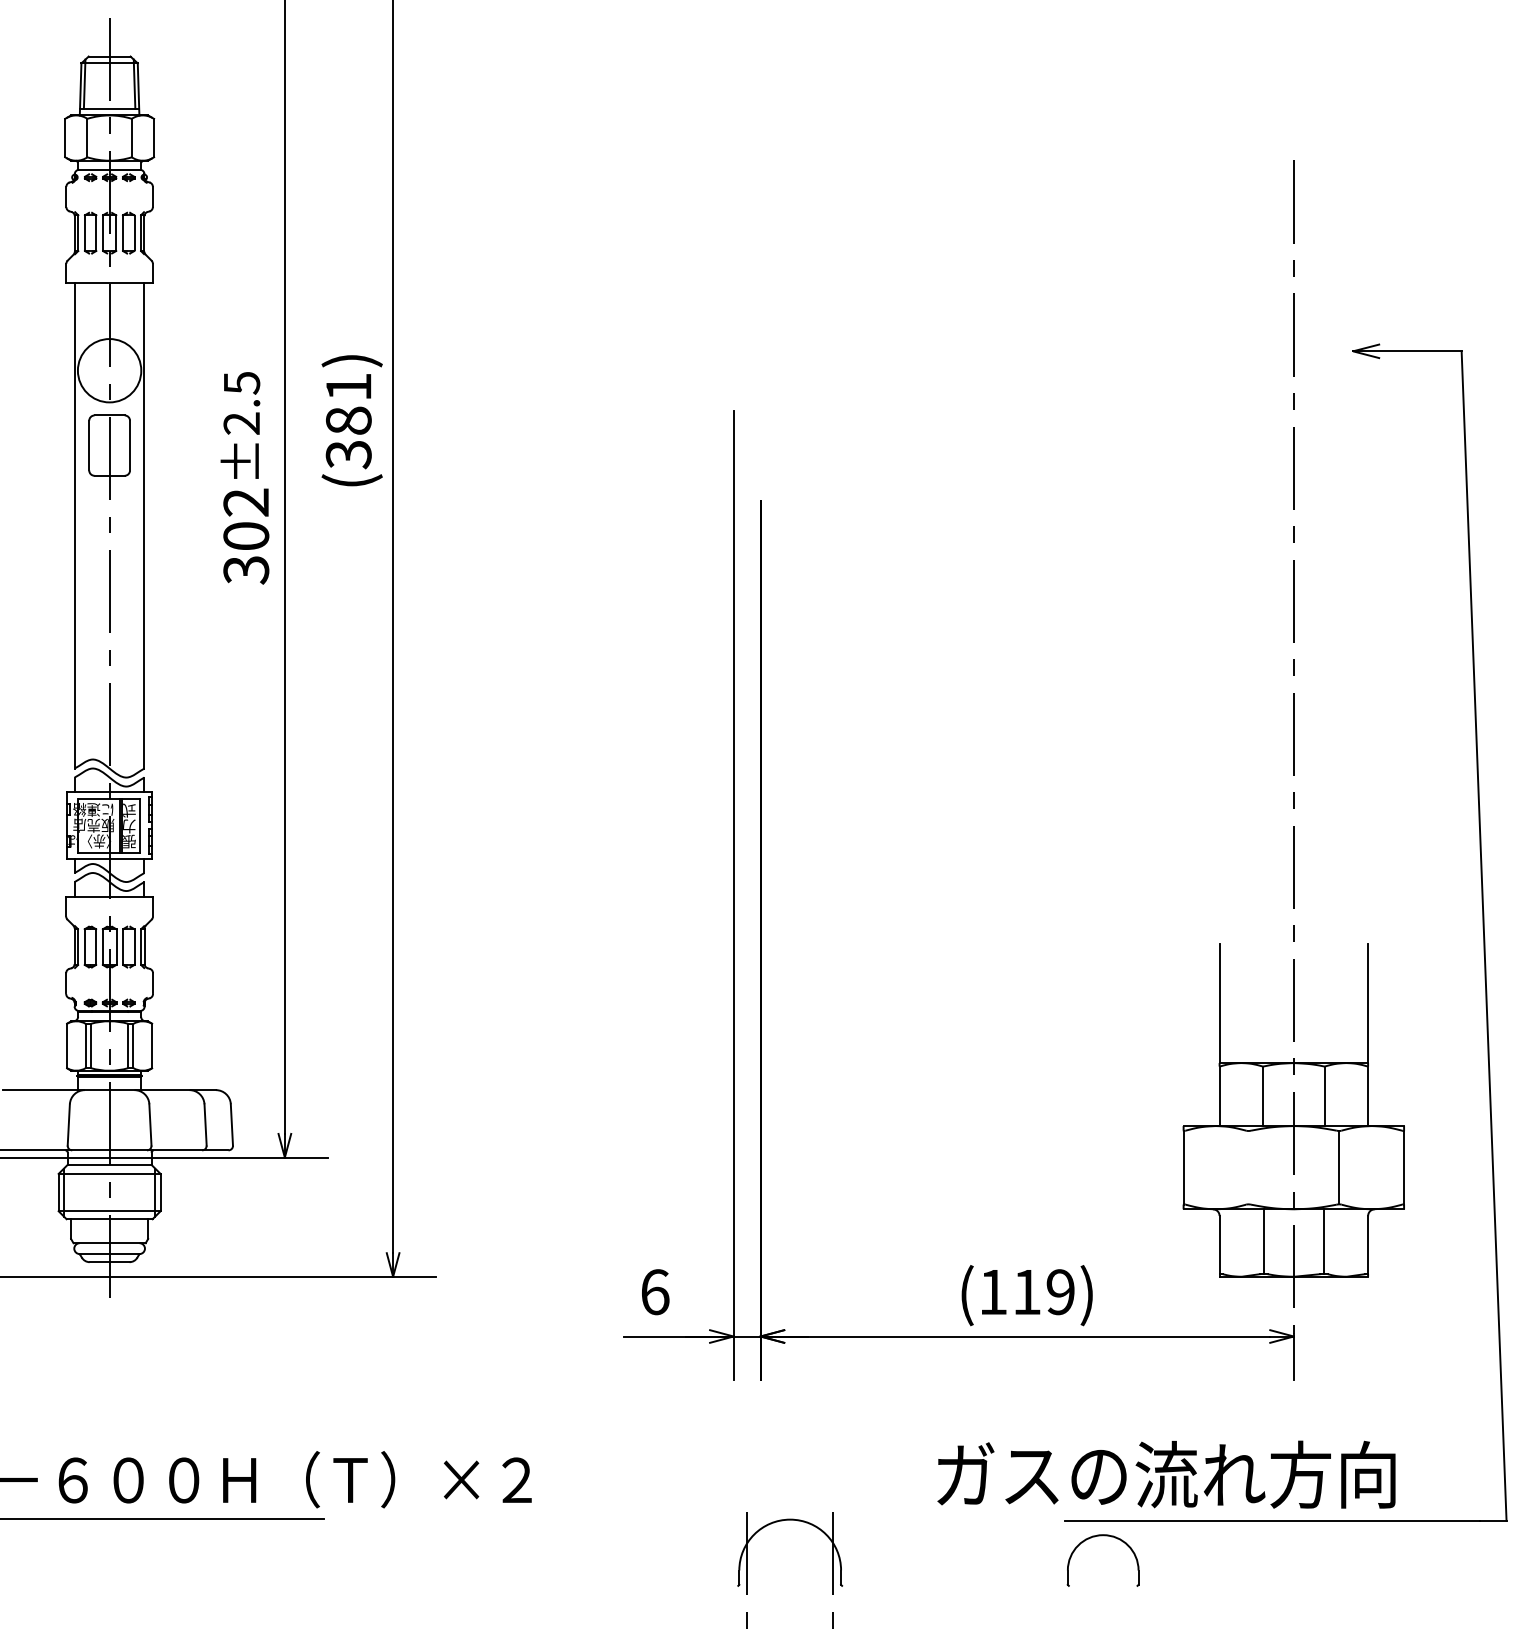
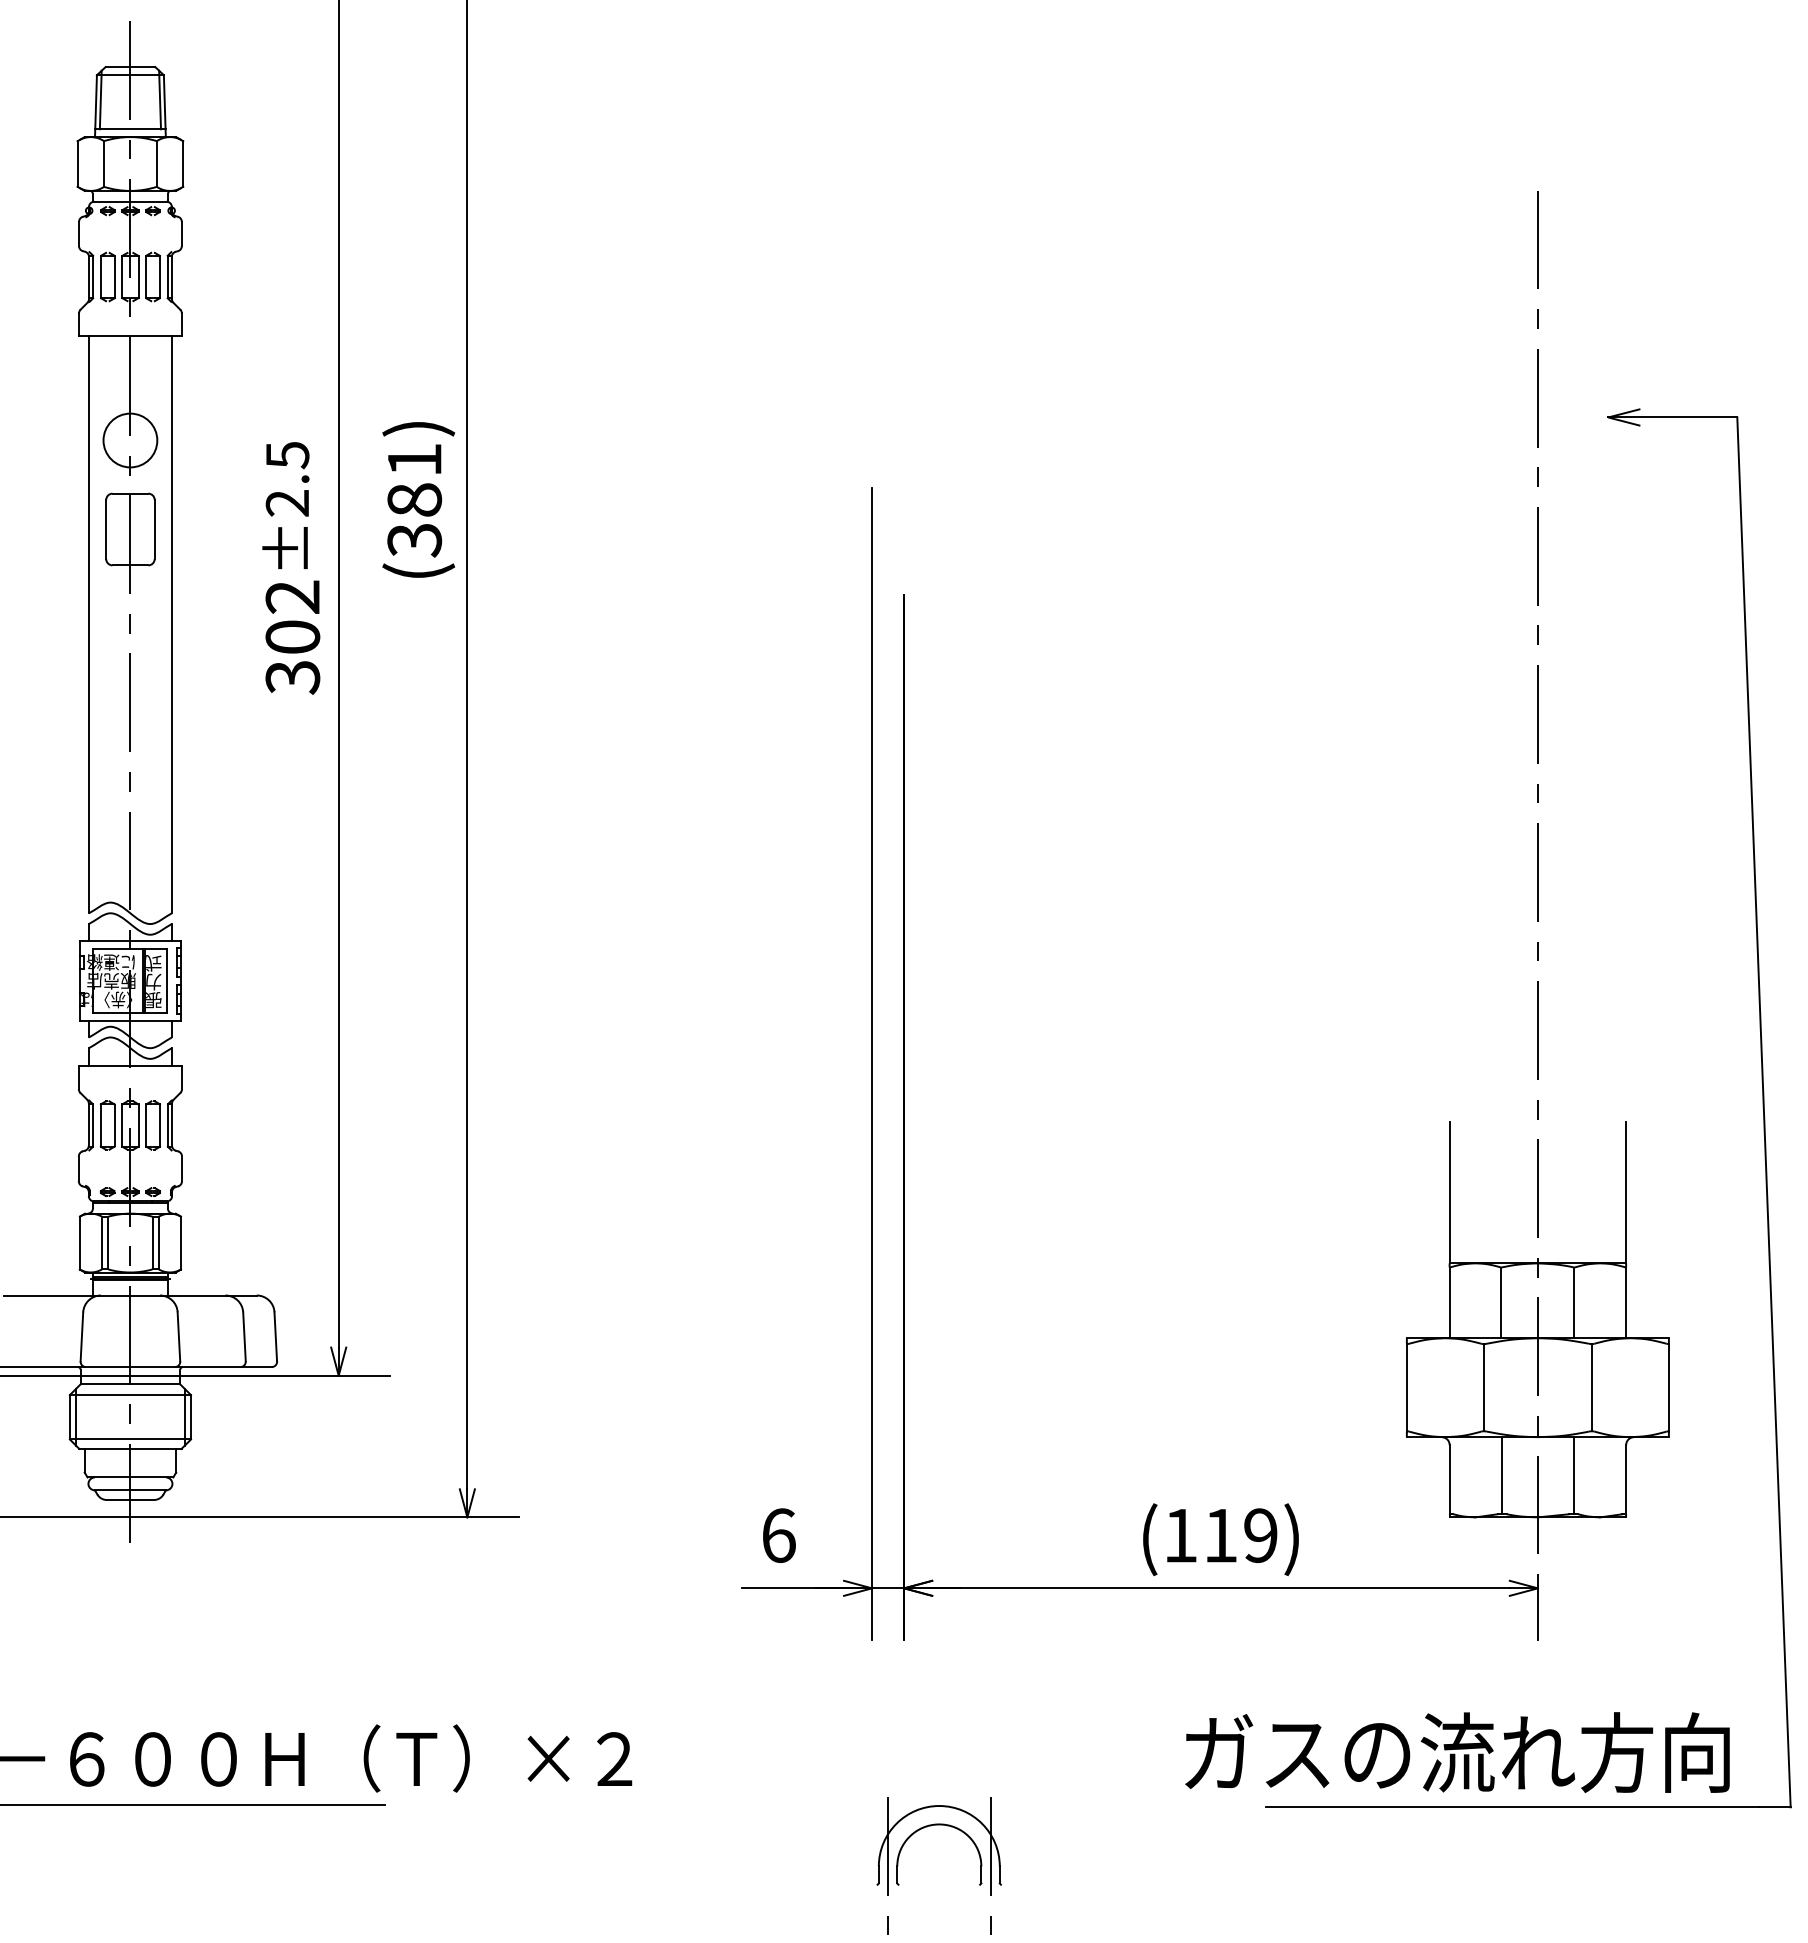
circle: (109, 370) -> (130, 440), size x0.71
line: (1248, 1167) -> (1484, 1387), added
text: (1166, 1474) -> (1457, 1752), moved
part: (1103, 1536) -> (939, 1825), moved

